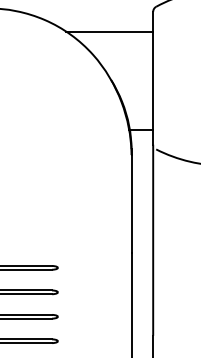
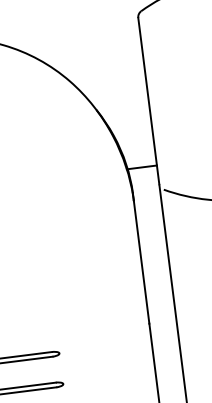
line: (109, 31) -> (86, 49), removed

